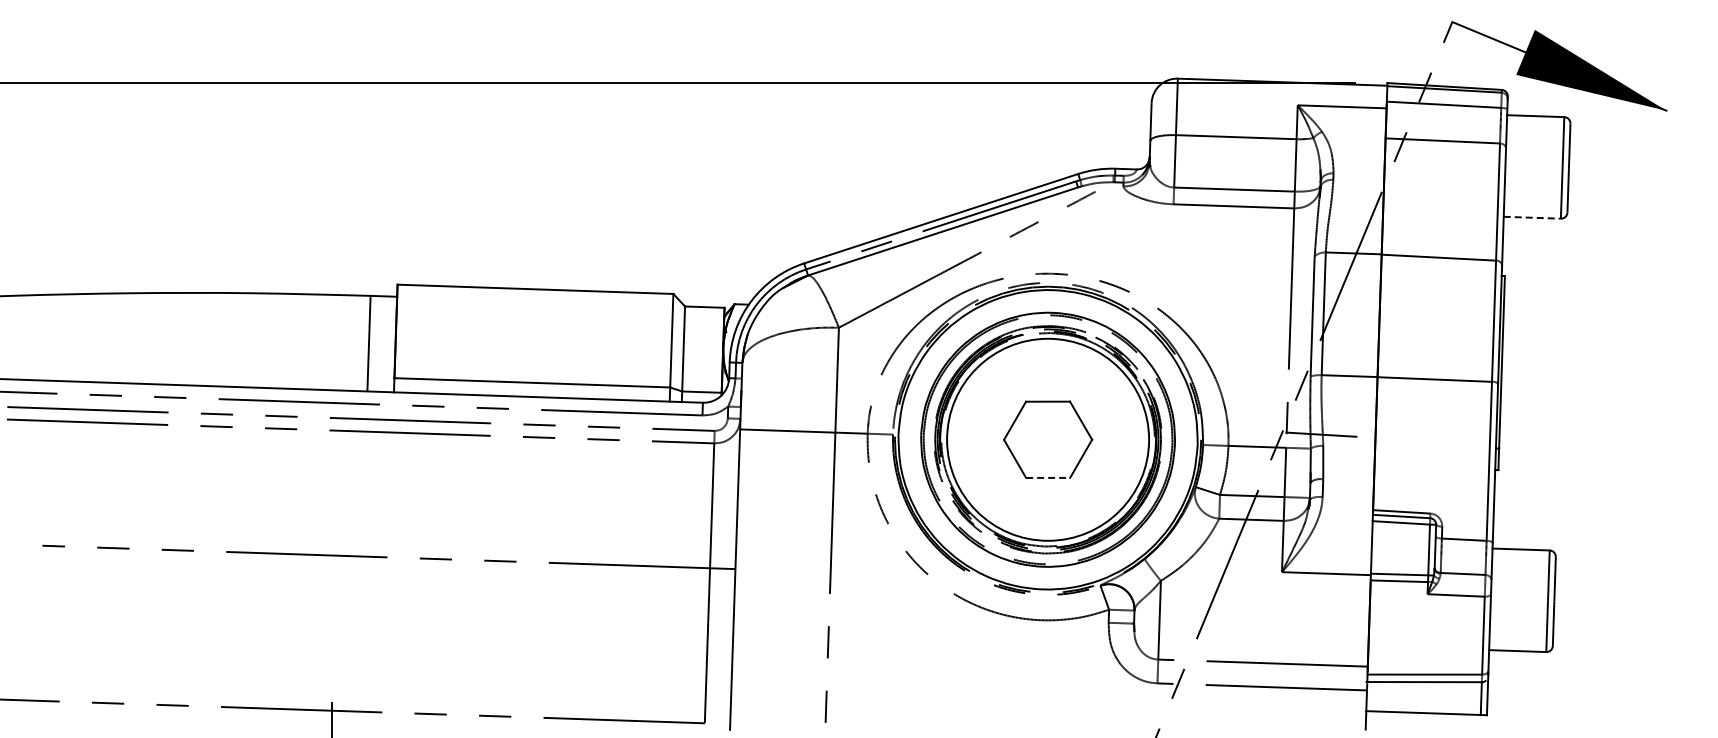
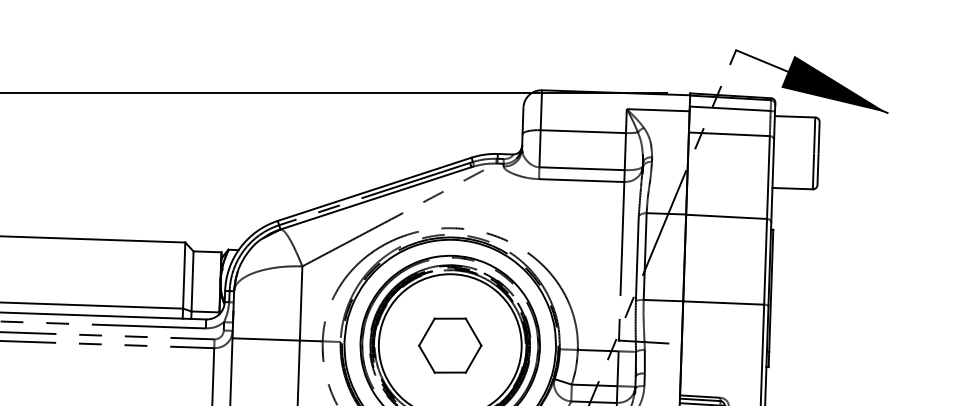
line: (1532, 217) -> (792, 188), dashed -> solid
line: (1048, 477) -> (450, 372), dashed -> solid

